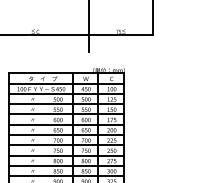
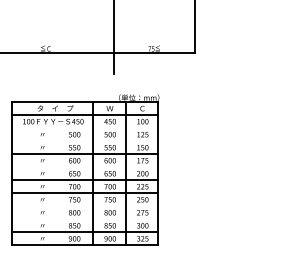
line: (65, 93) -> (84, 127), removed
line: (65, 104) -> (84, 140), removed
line: (65, 124) -> (84, 166), removed
line: (65, 155) -> (84, 205), removed
line: (65, 165) -> (84, 218), removed

